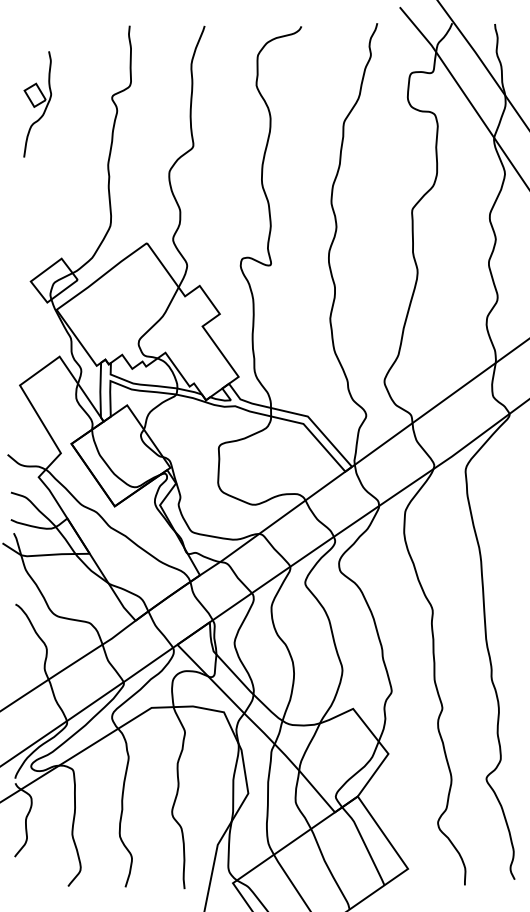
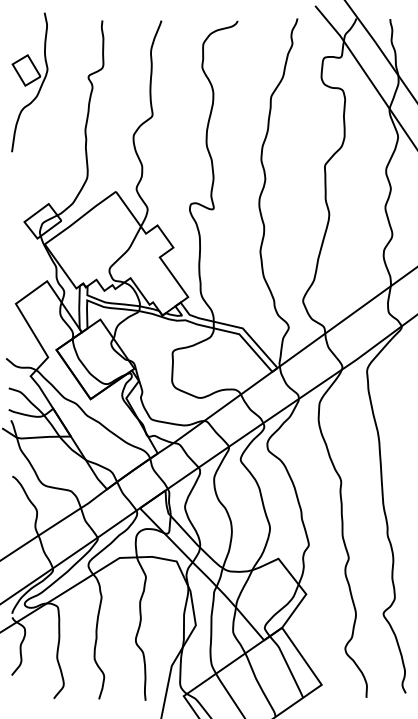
part: (37, 104) -> (29, 82), size x1.67

